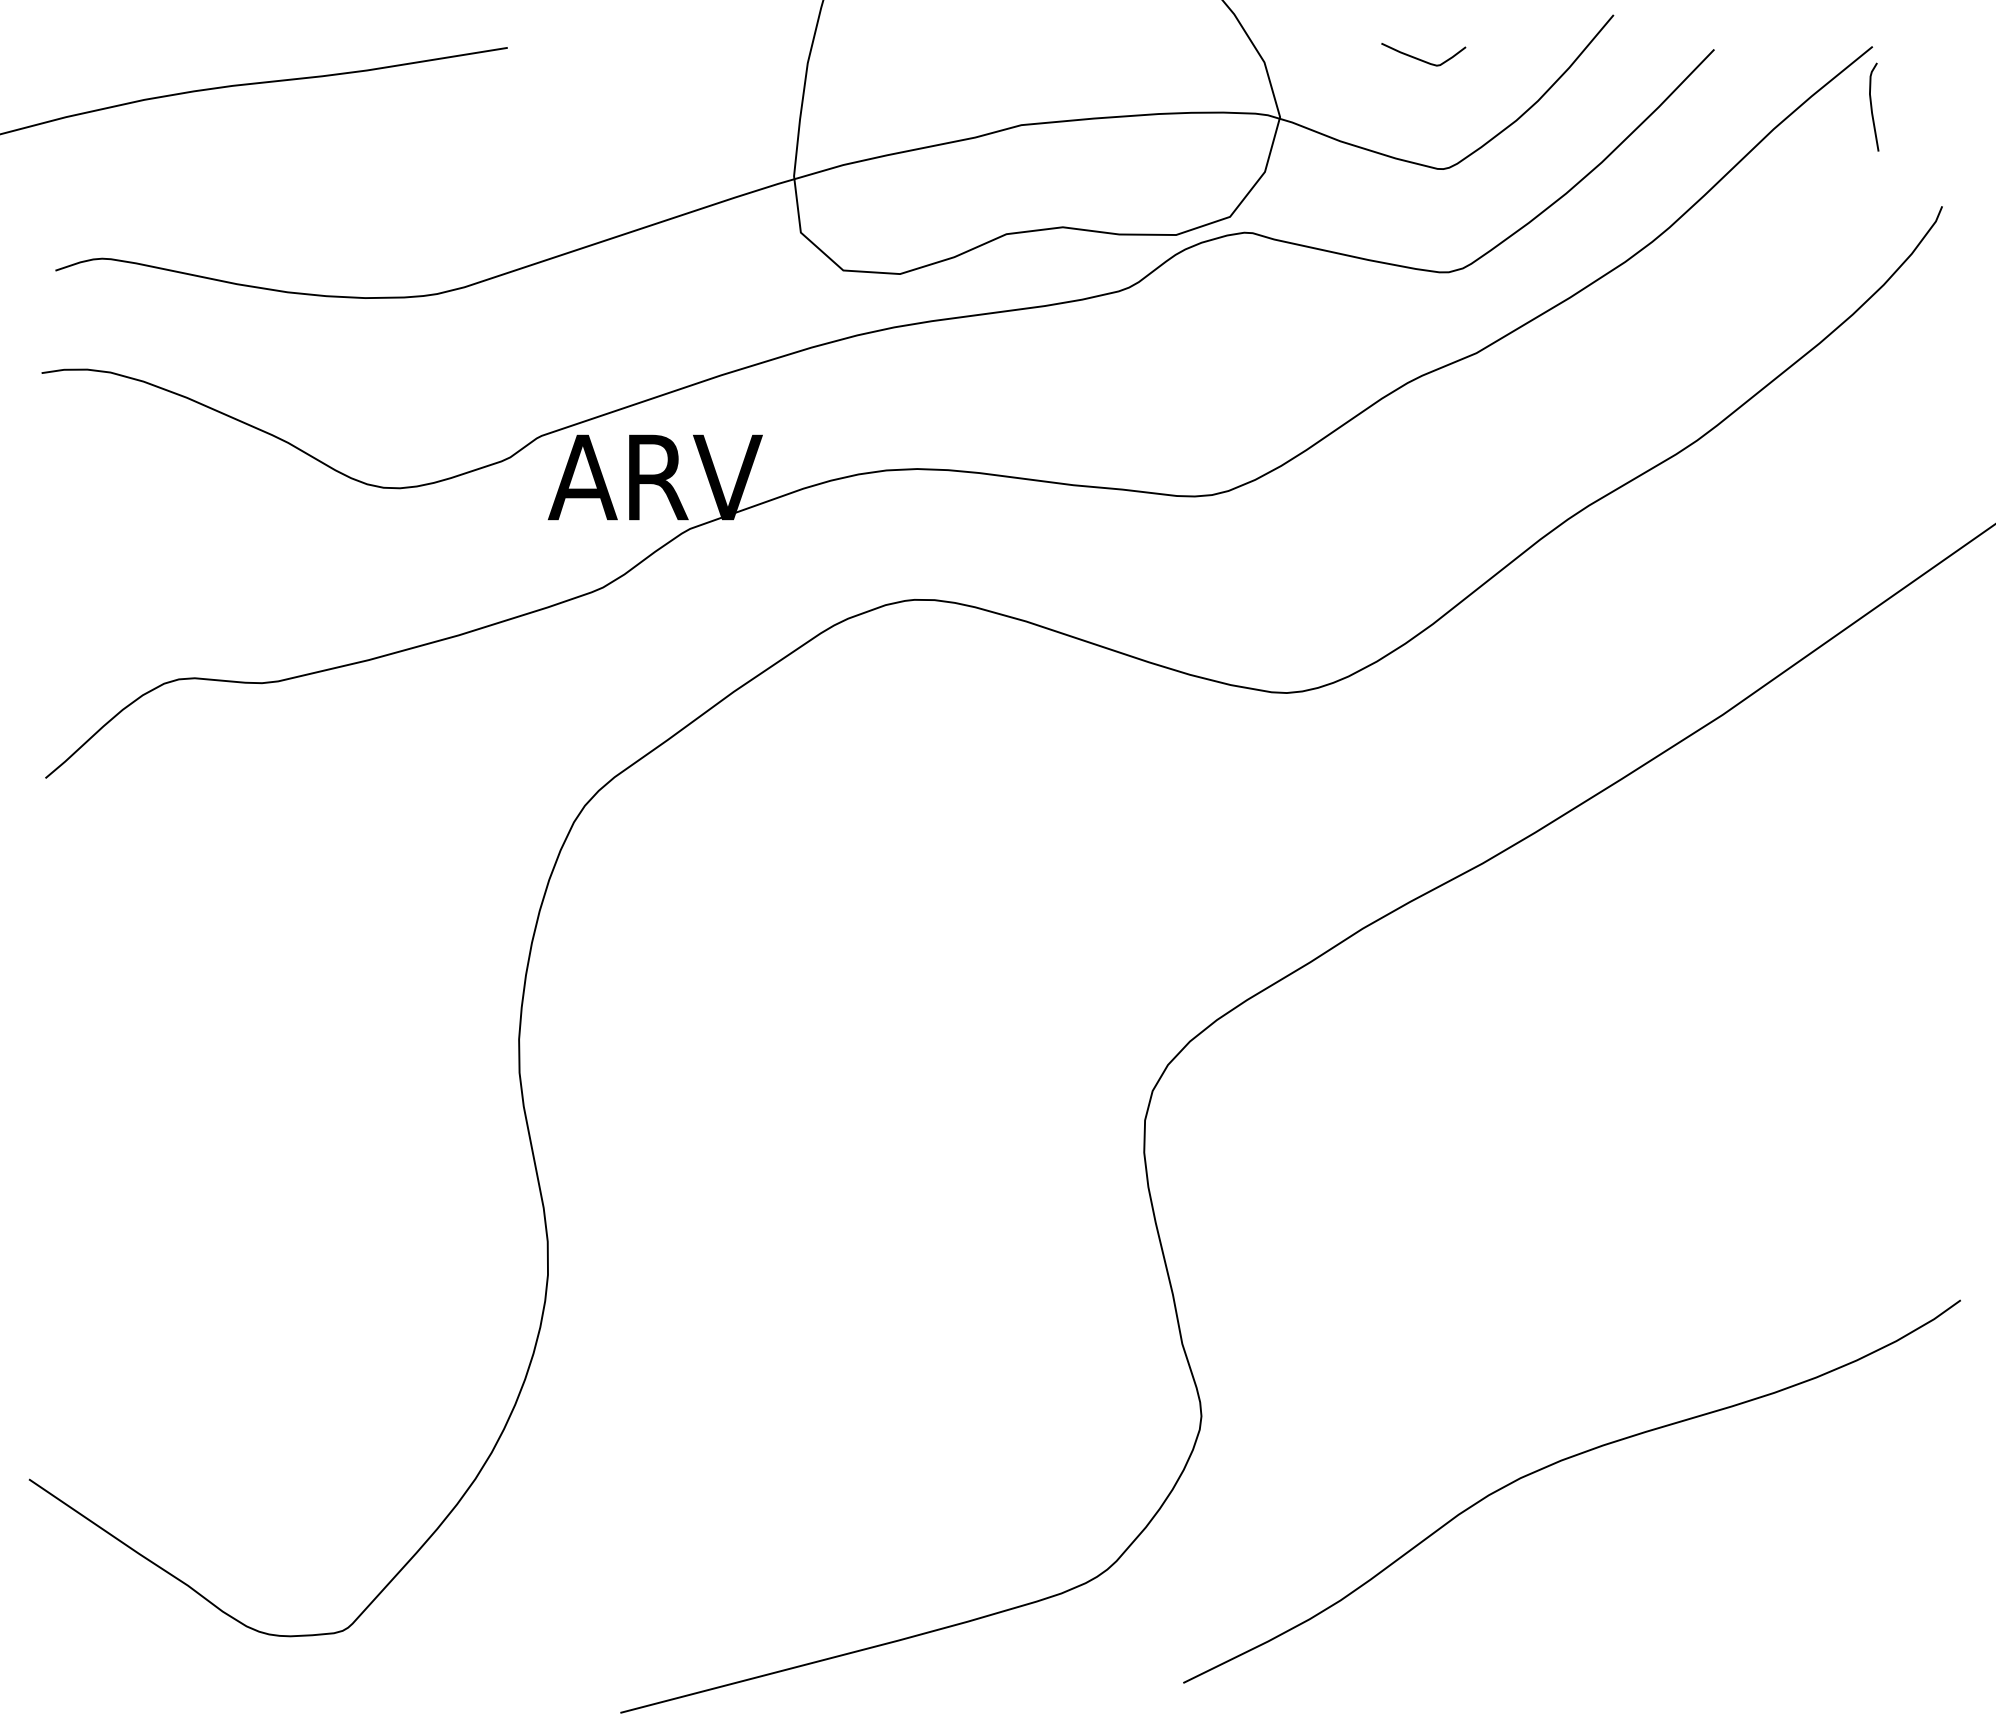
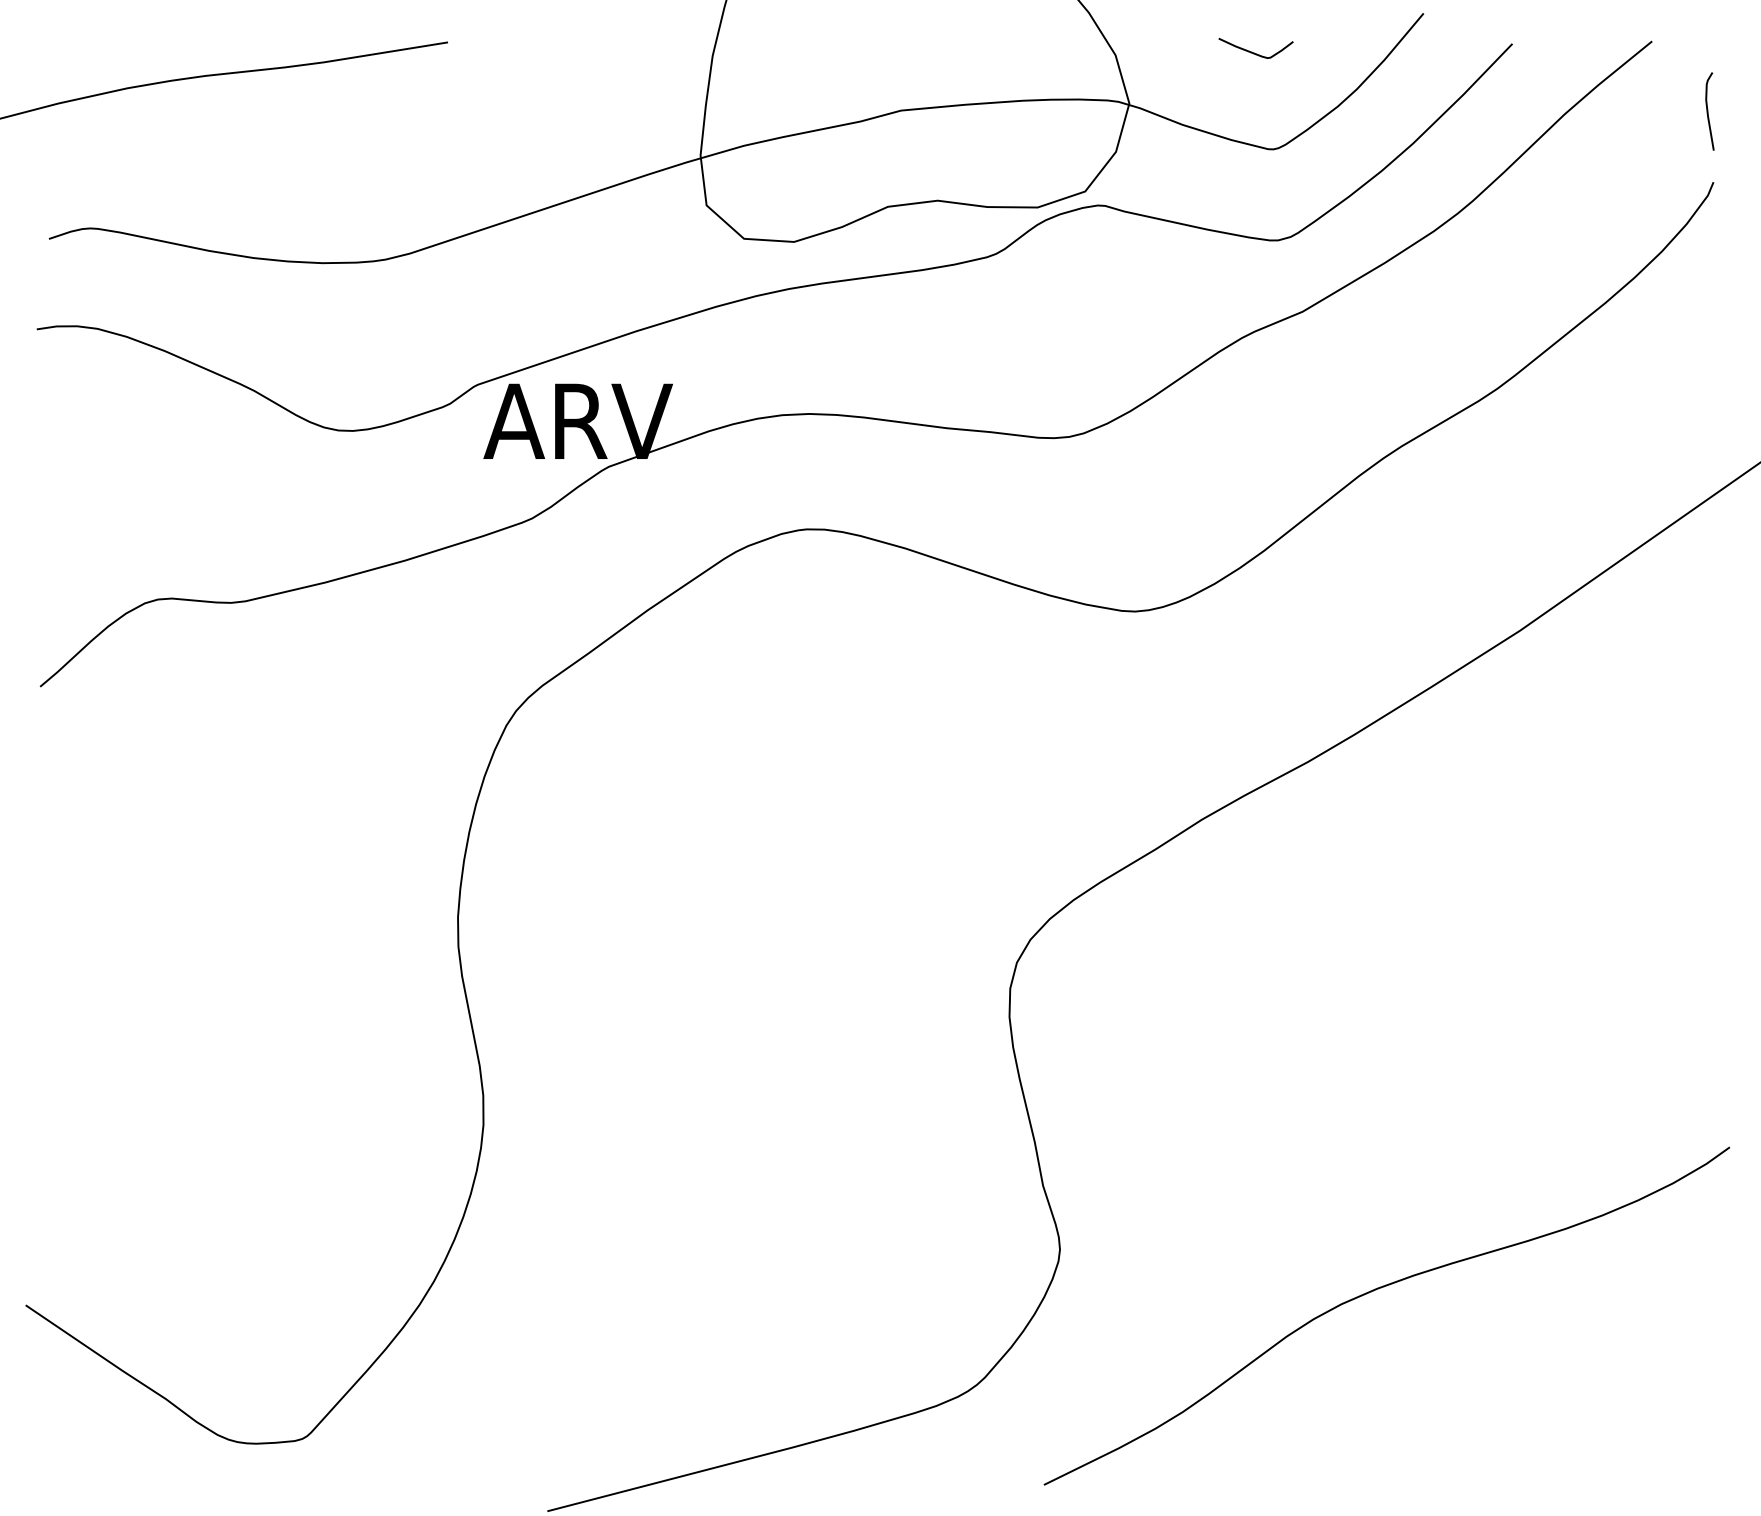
curve: (1872, 106) -> (1708, 110), moved

